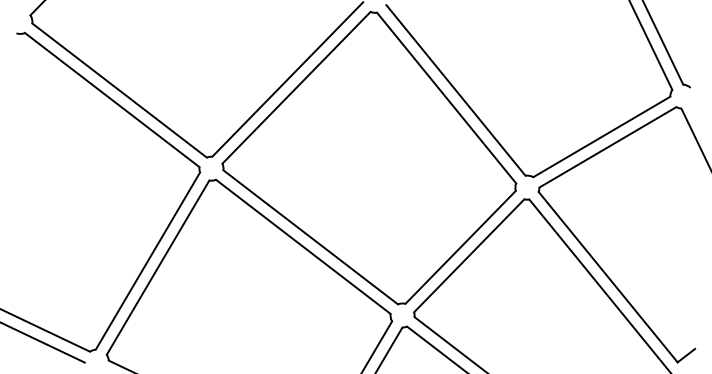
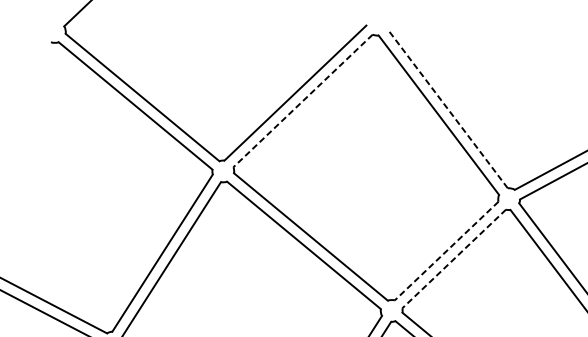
line: (296, 87) -> (303, 100), solid -> dashed
line: (455, 90) -> (447, 108), solid -> dashed
line: (460, 247) -> (446, 251), solid -> dashed
line: (469, 255) -> (454, 258), solid -> dashed

